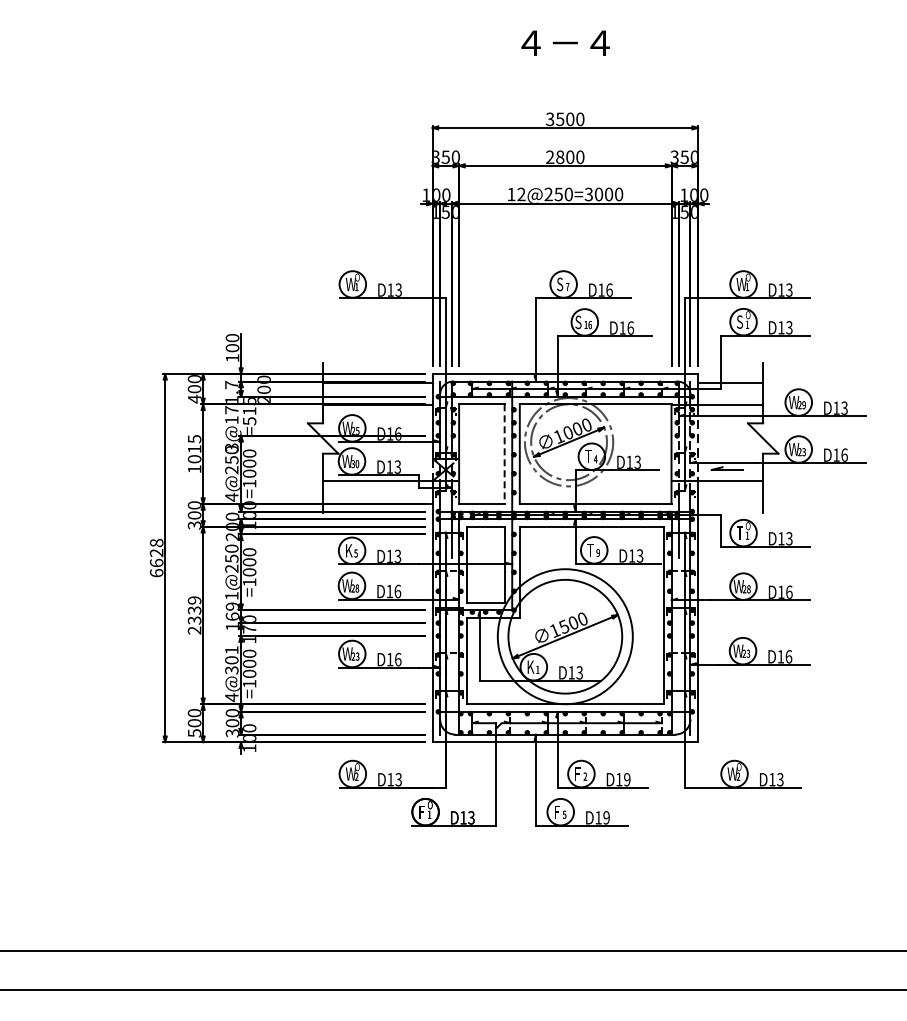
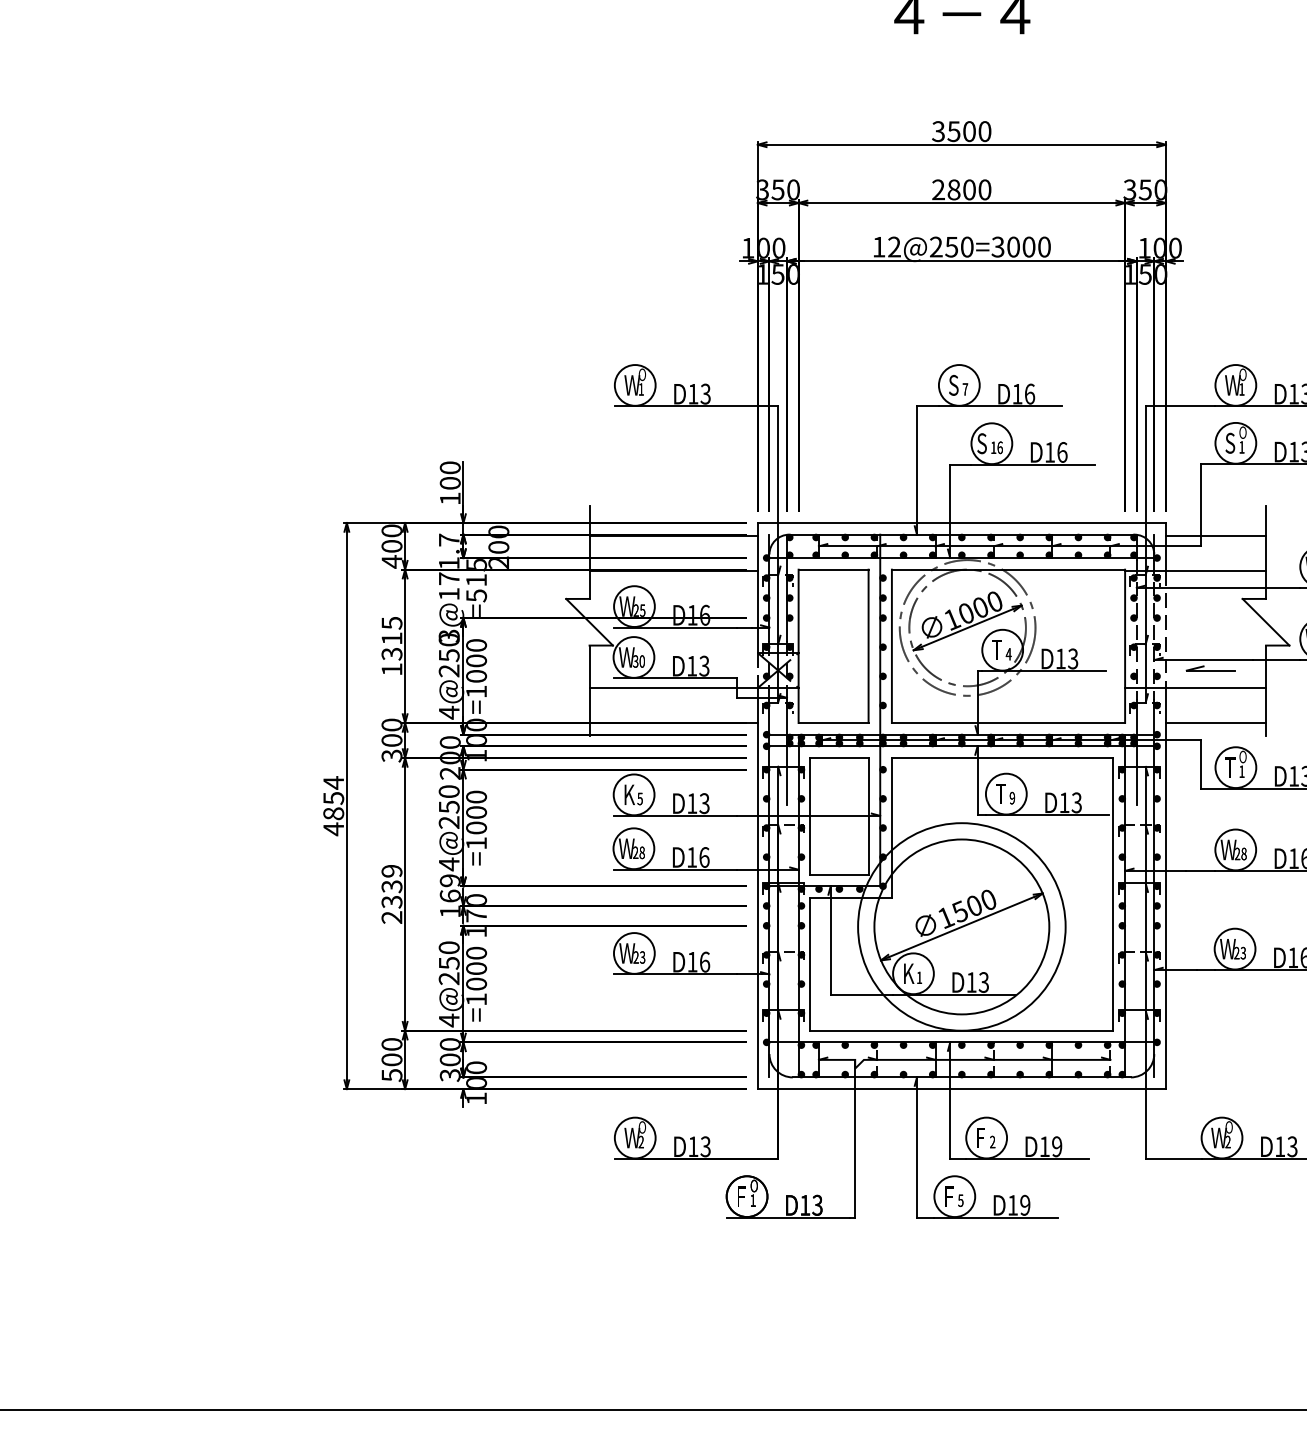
line: (504, 454) -> (868, 646), dashed -> solid
text: (194, 459) -> (391, 654), 1015 -> 1315
line: (730, 504) -> (1215, 723), added
text: (156, 557) -> (333, 805), 6628 -> 4854
text: (231, 595) -> (448, 863), 1@250 -> 4@250
text: (231, 660) -> (448, 963), 4@301 -> 4@250

